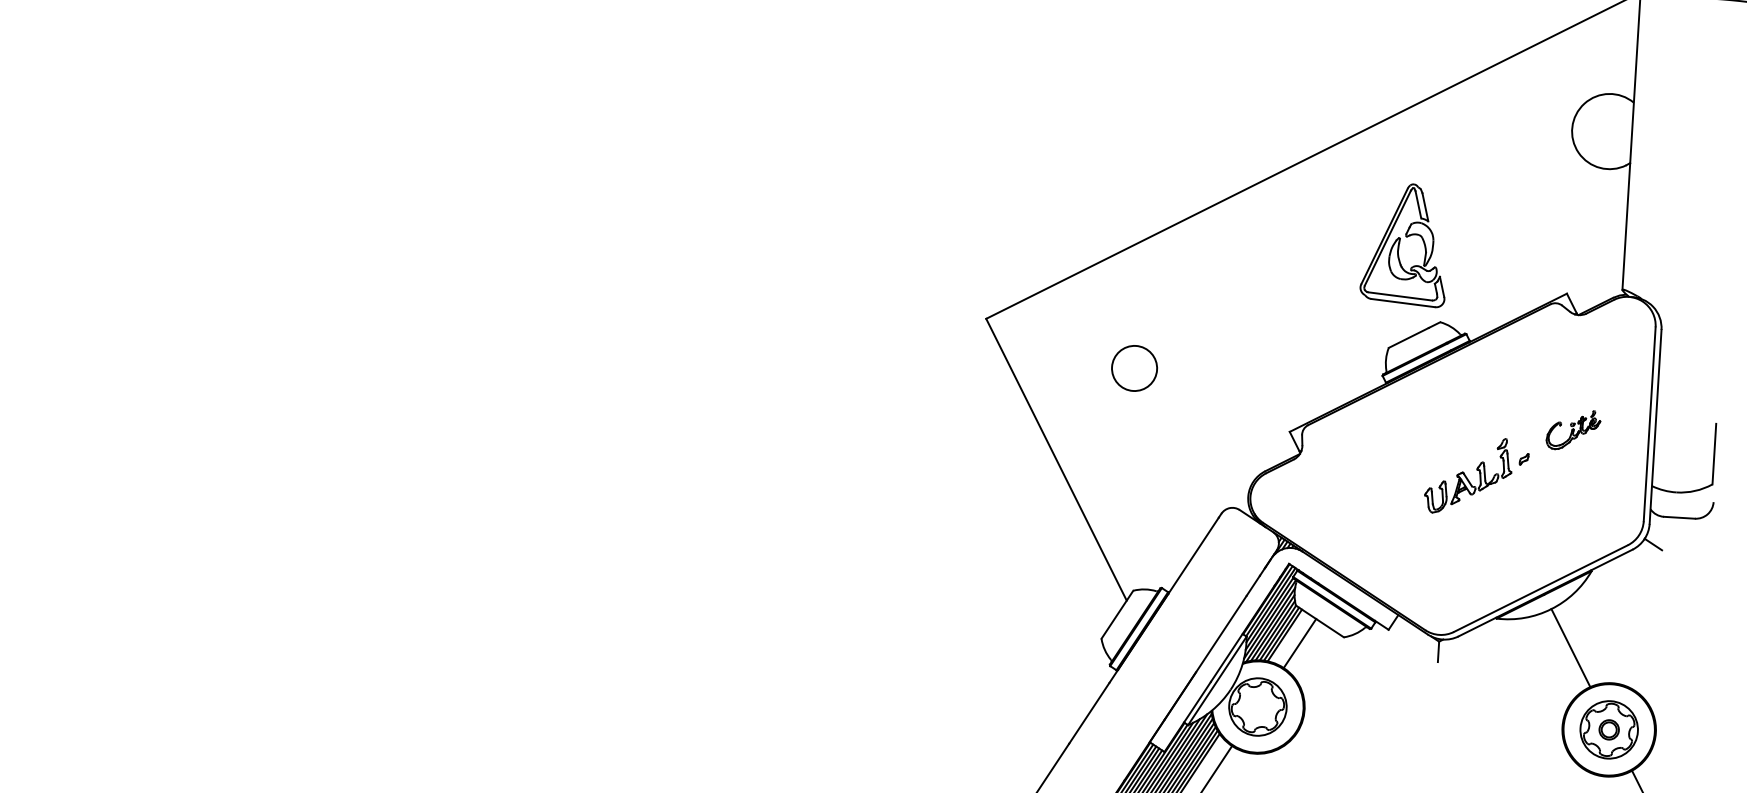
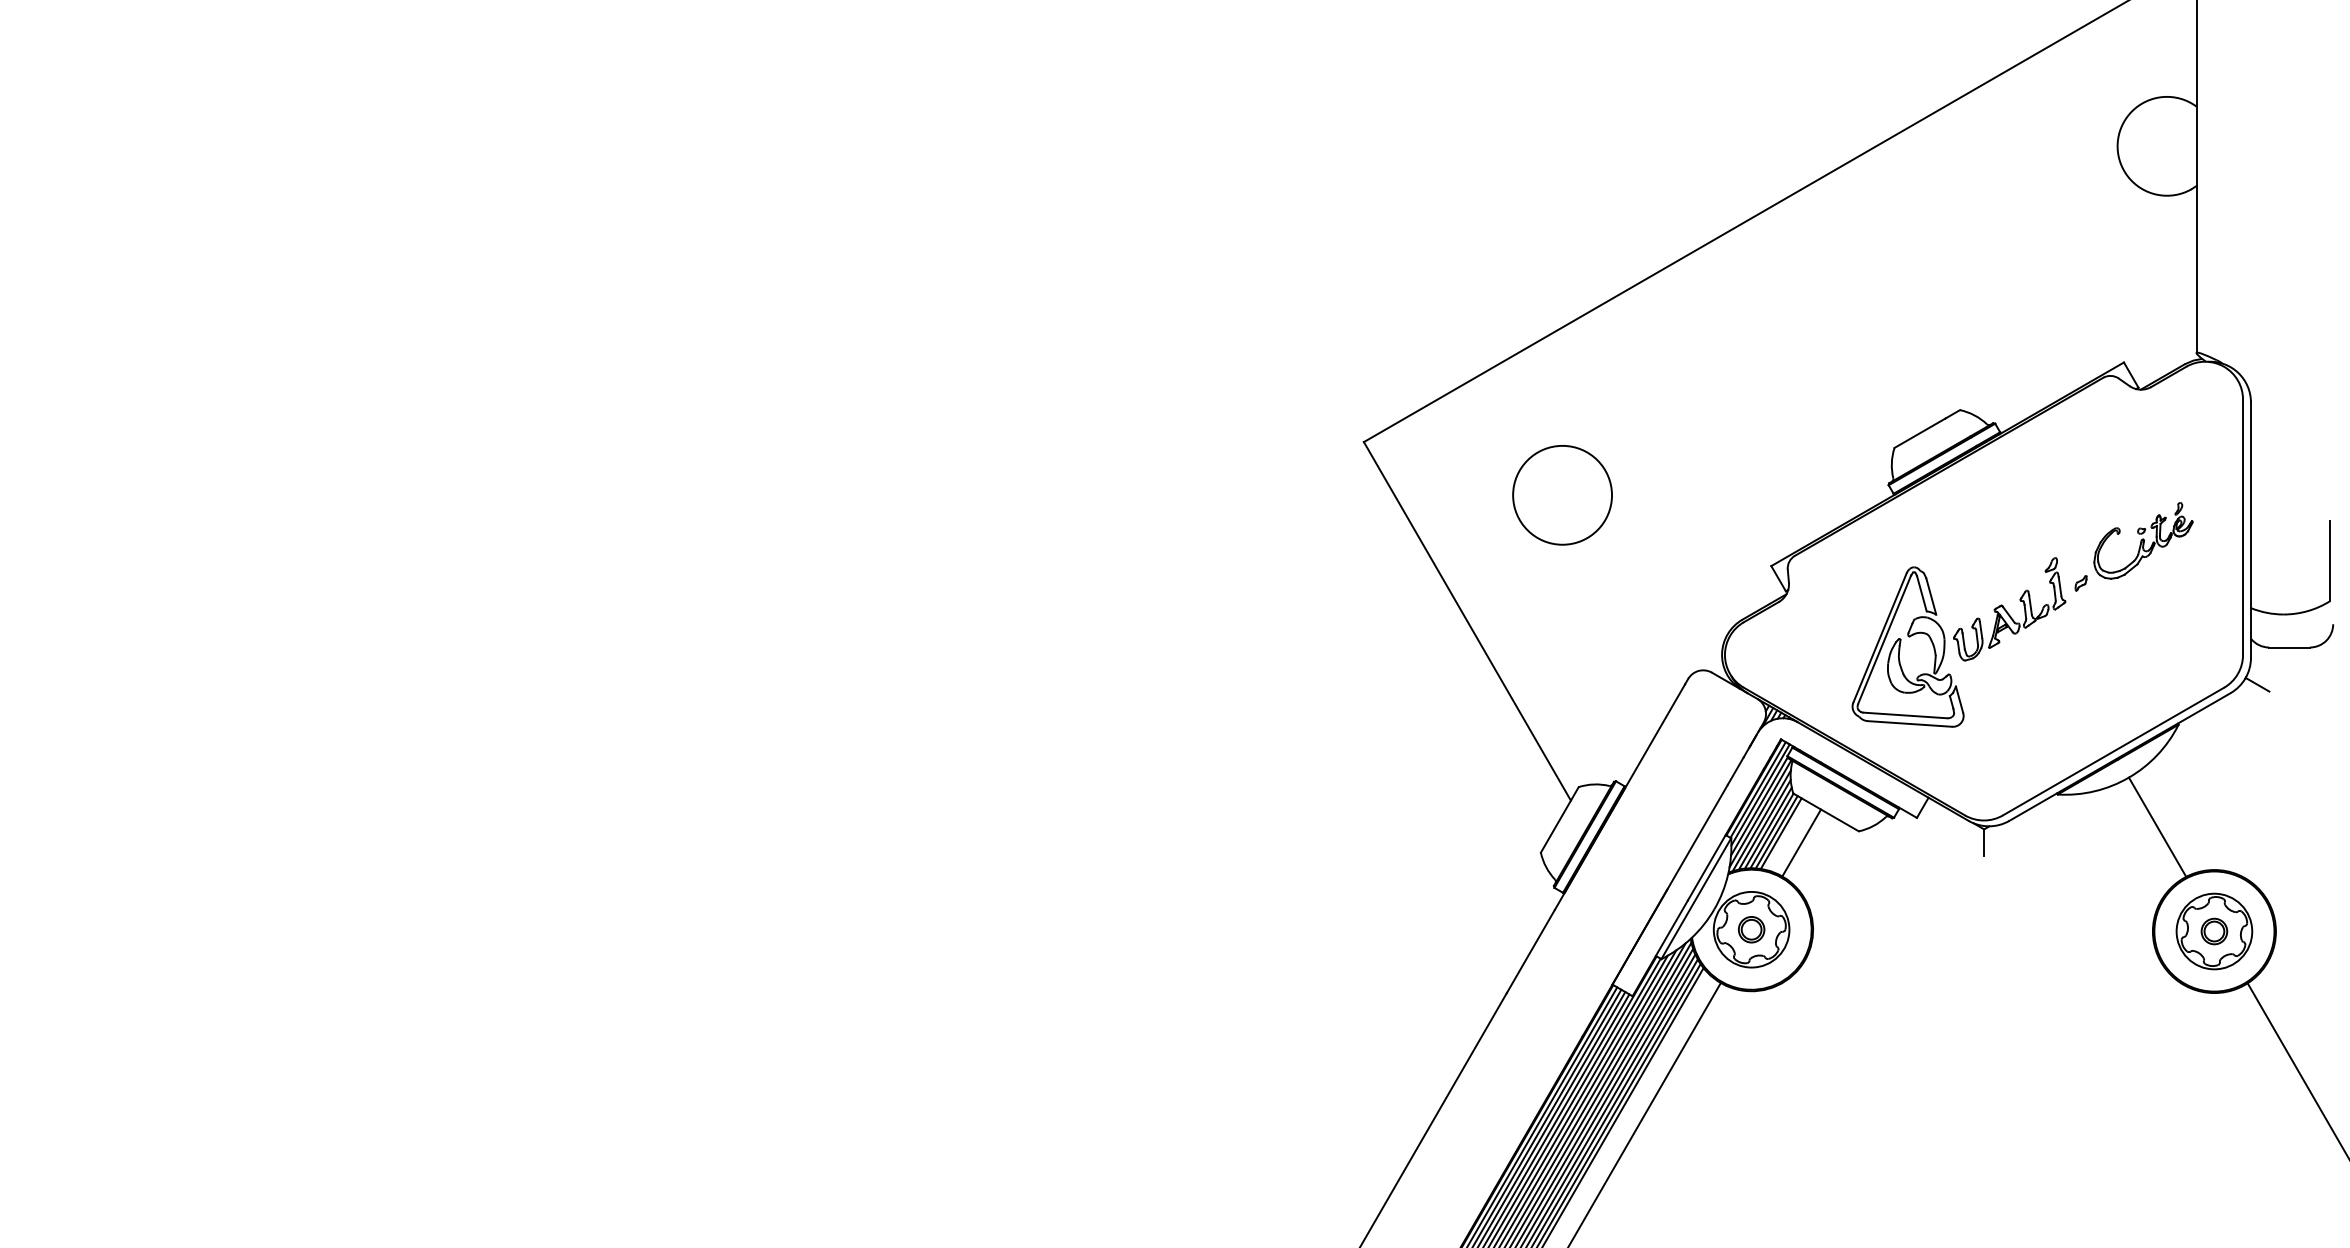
part: (1399, 243) -> (1900, 646), moved
circle: (1134, 367) -> (1562, 494), size x1.67
part: (1573, 429) -> (2143, 540), size x1.43
part: (1257, 706) -> (1751, 929), added

